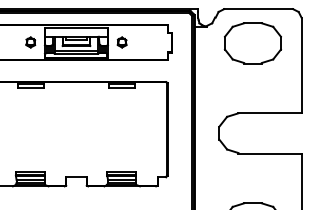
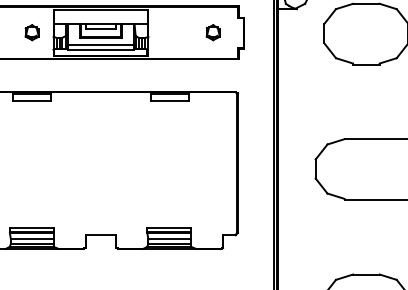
part: (121, 42) -> (212, 32), moved

